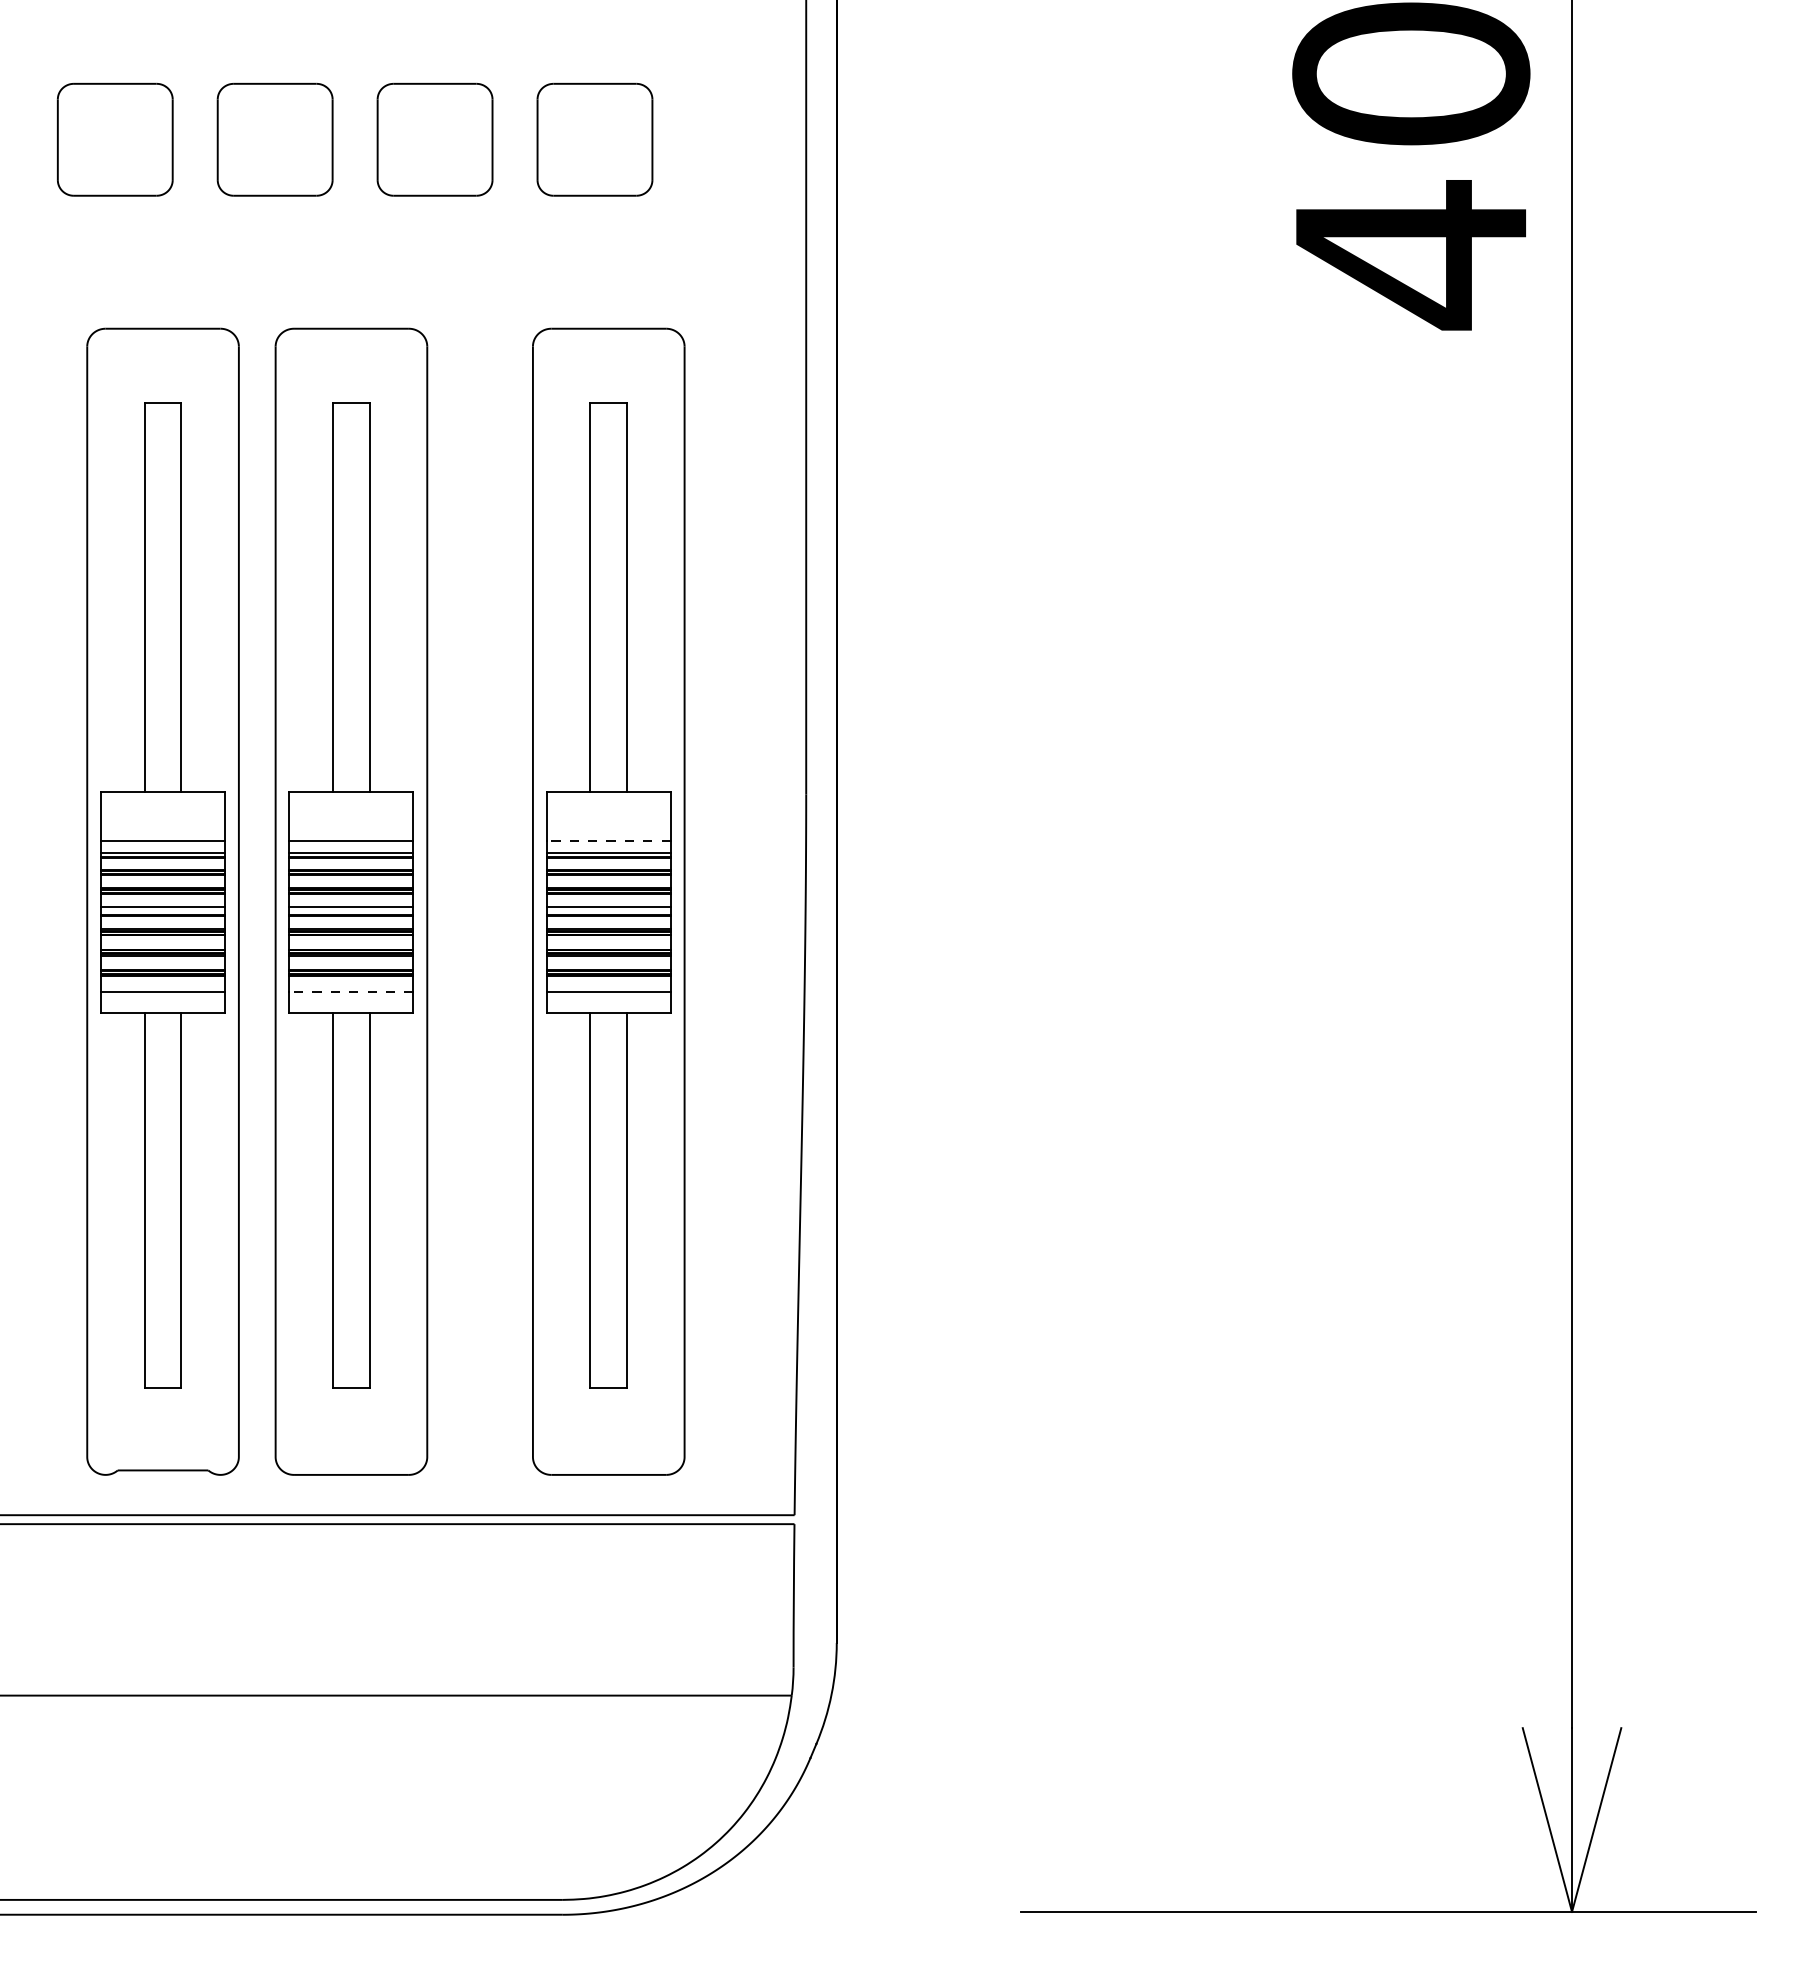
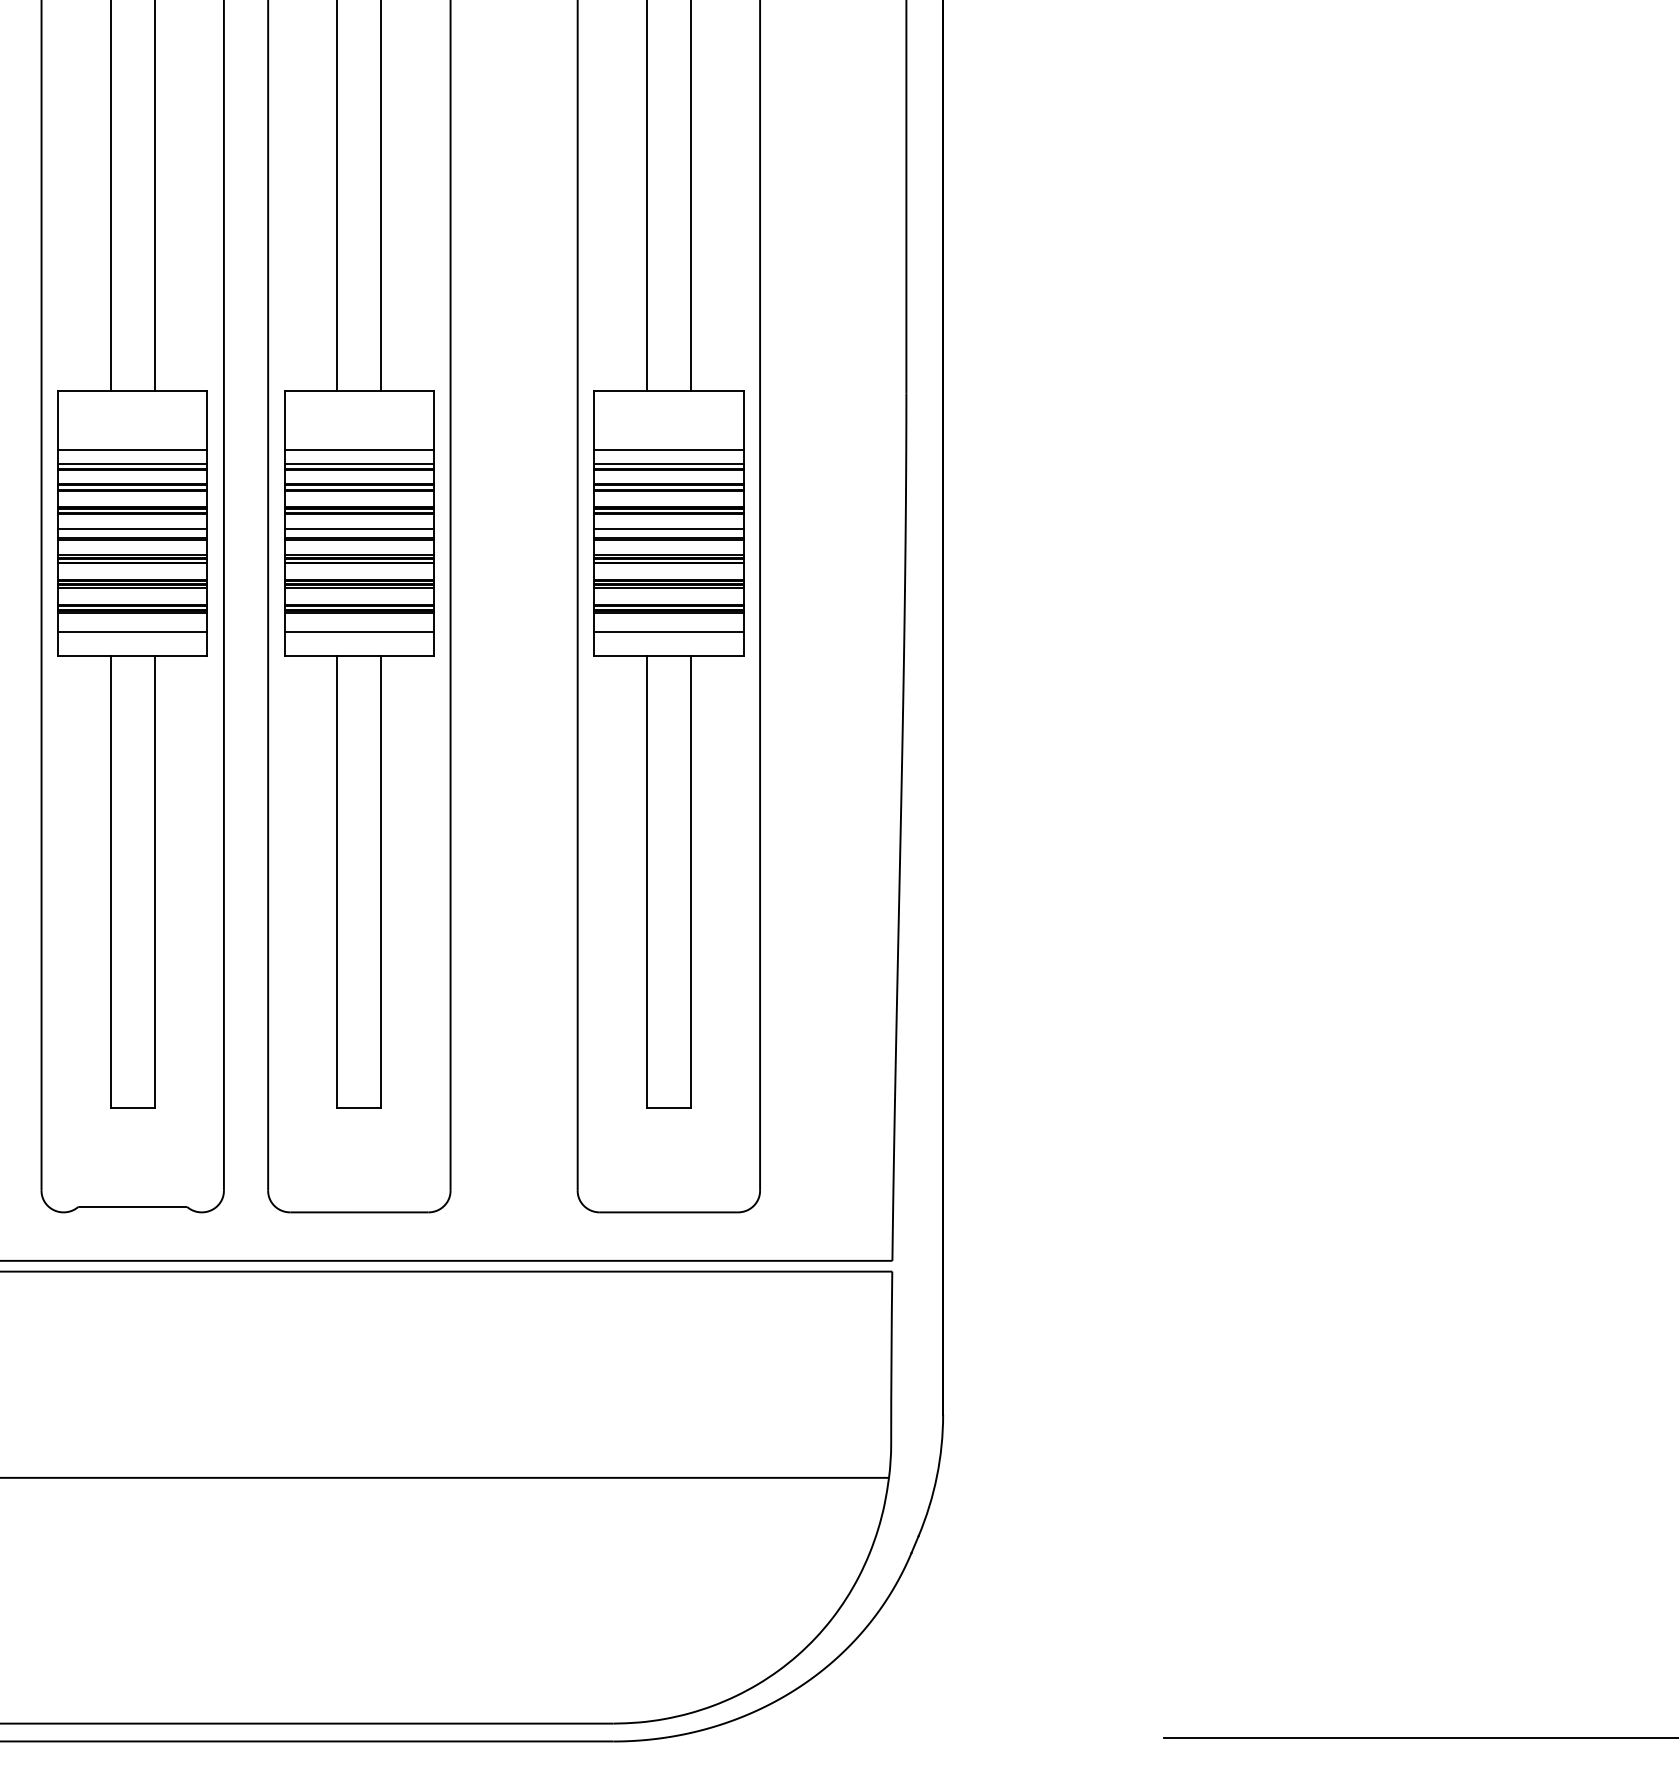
line: (608, 841) -> (668, 450), dashed -> solid
line: (350, 992) -> (358, 632), dashed -> solid

